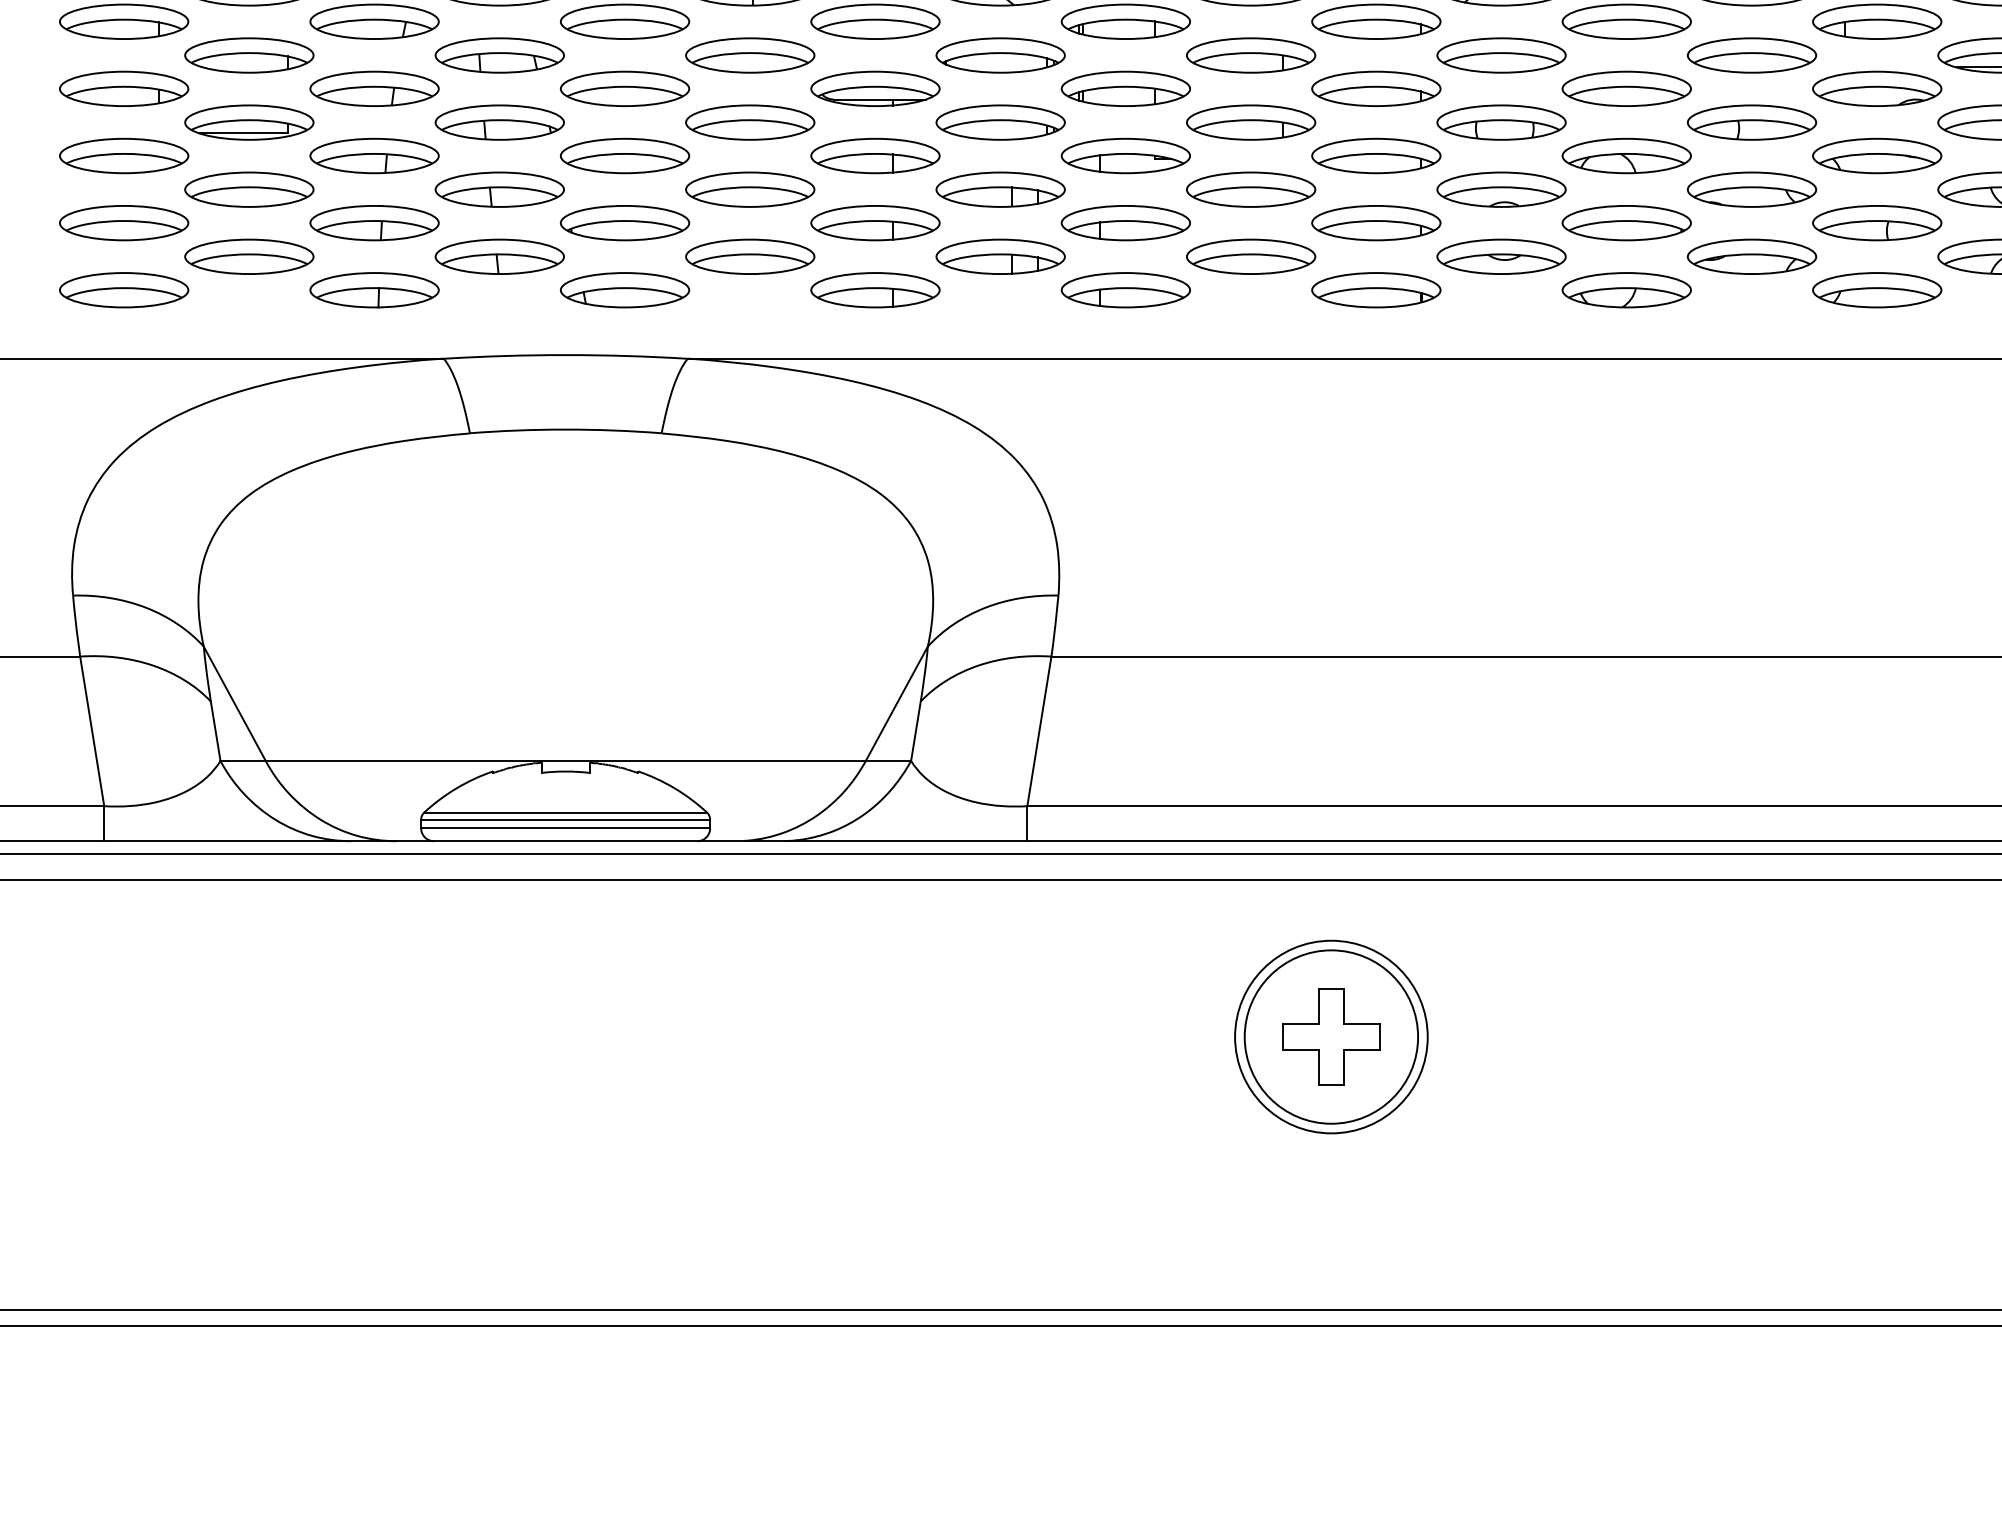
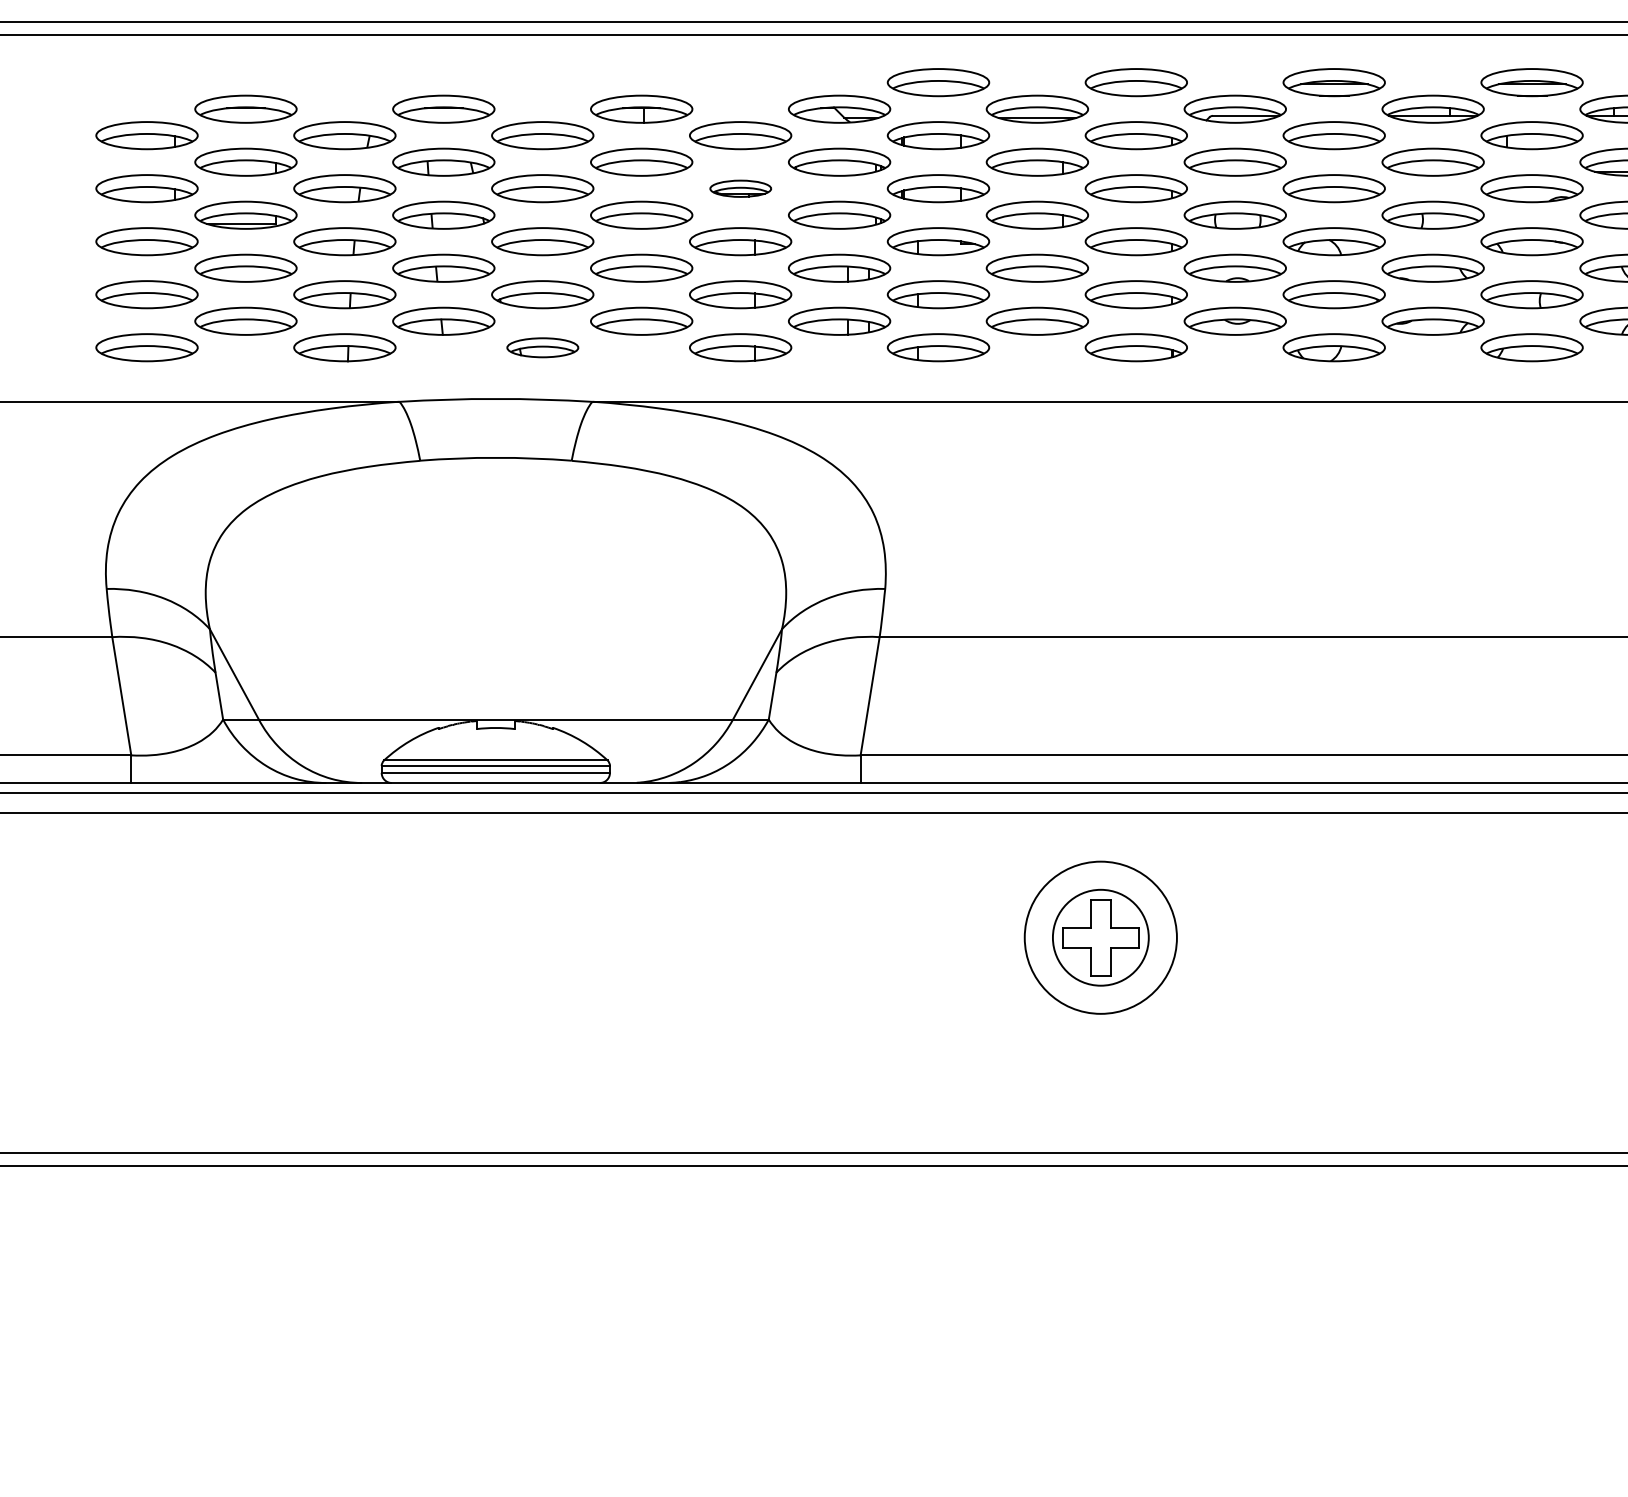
part: (875, 88) -> (740, 188), size x0.6
part: (624, 289) -> (542, 347), size x0.7
circle: (1330, 1036) -> (1100, 937), size x0.7

